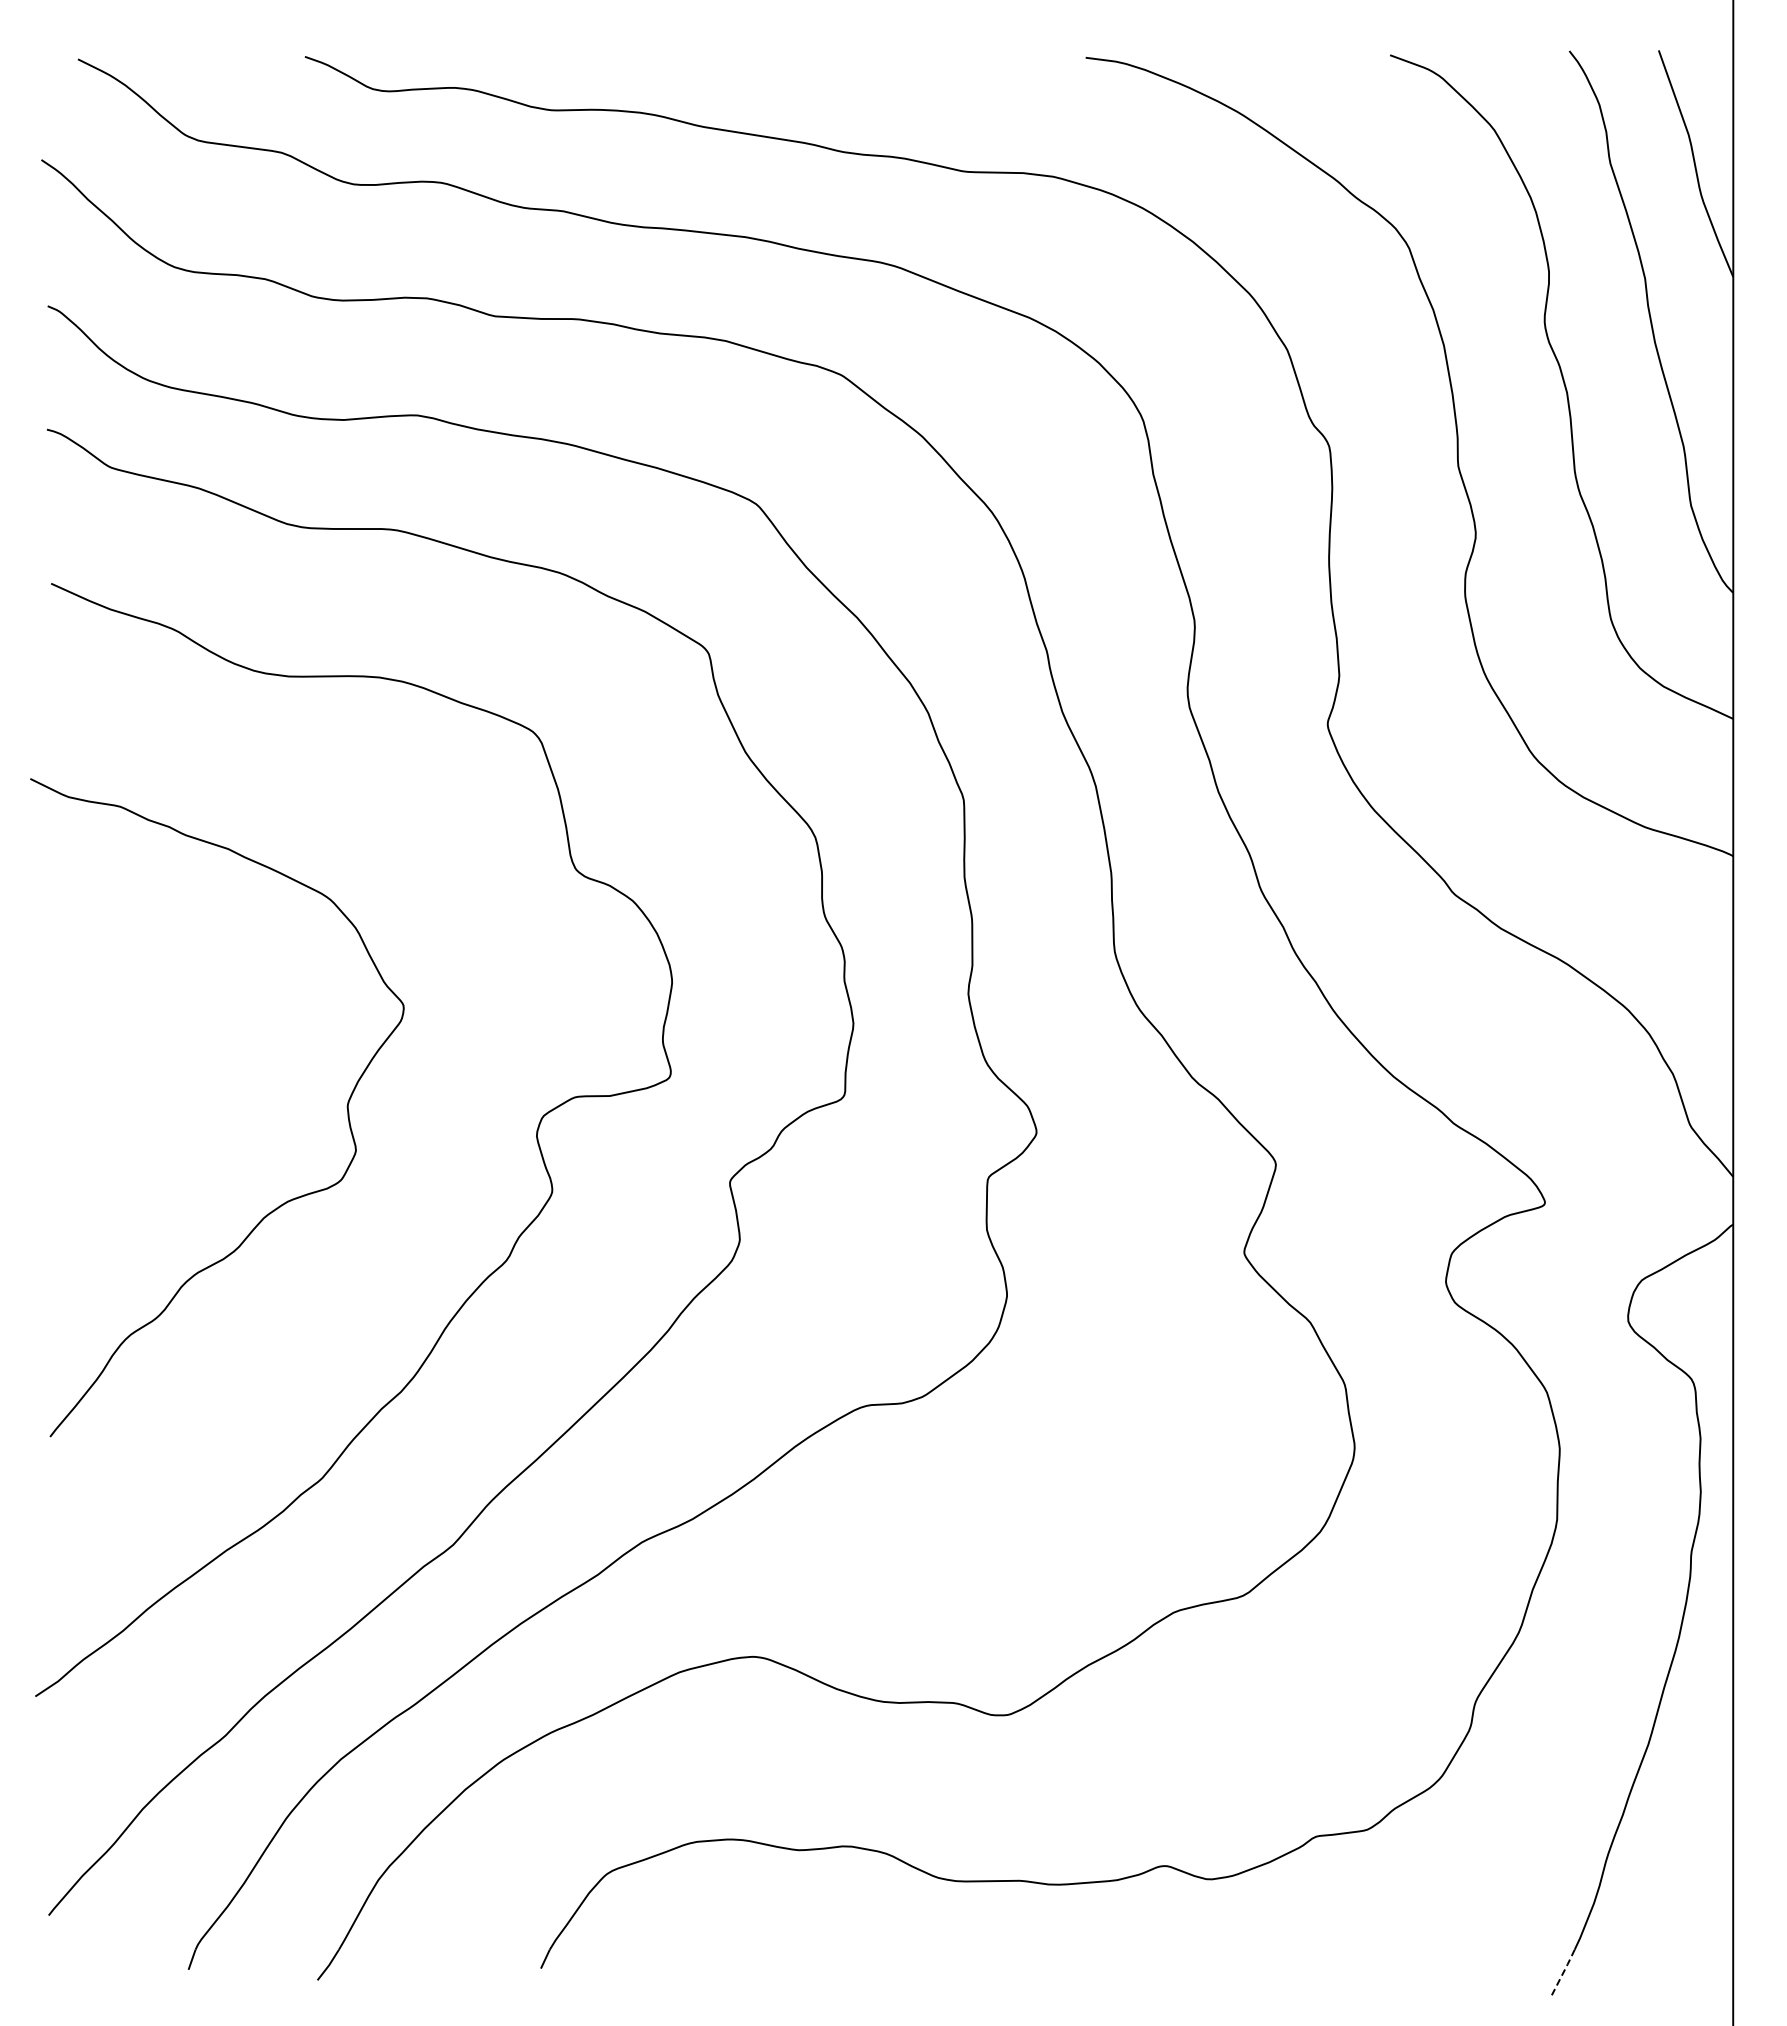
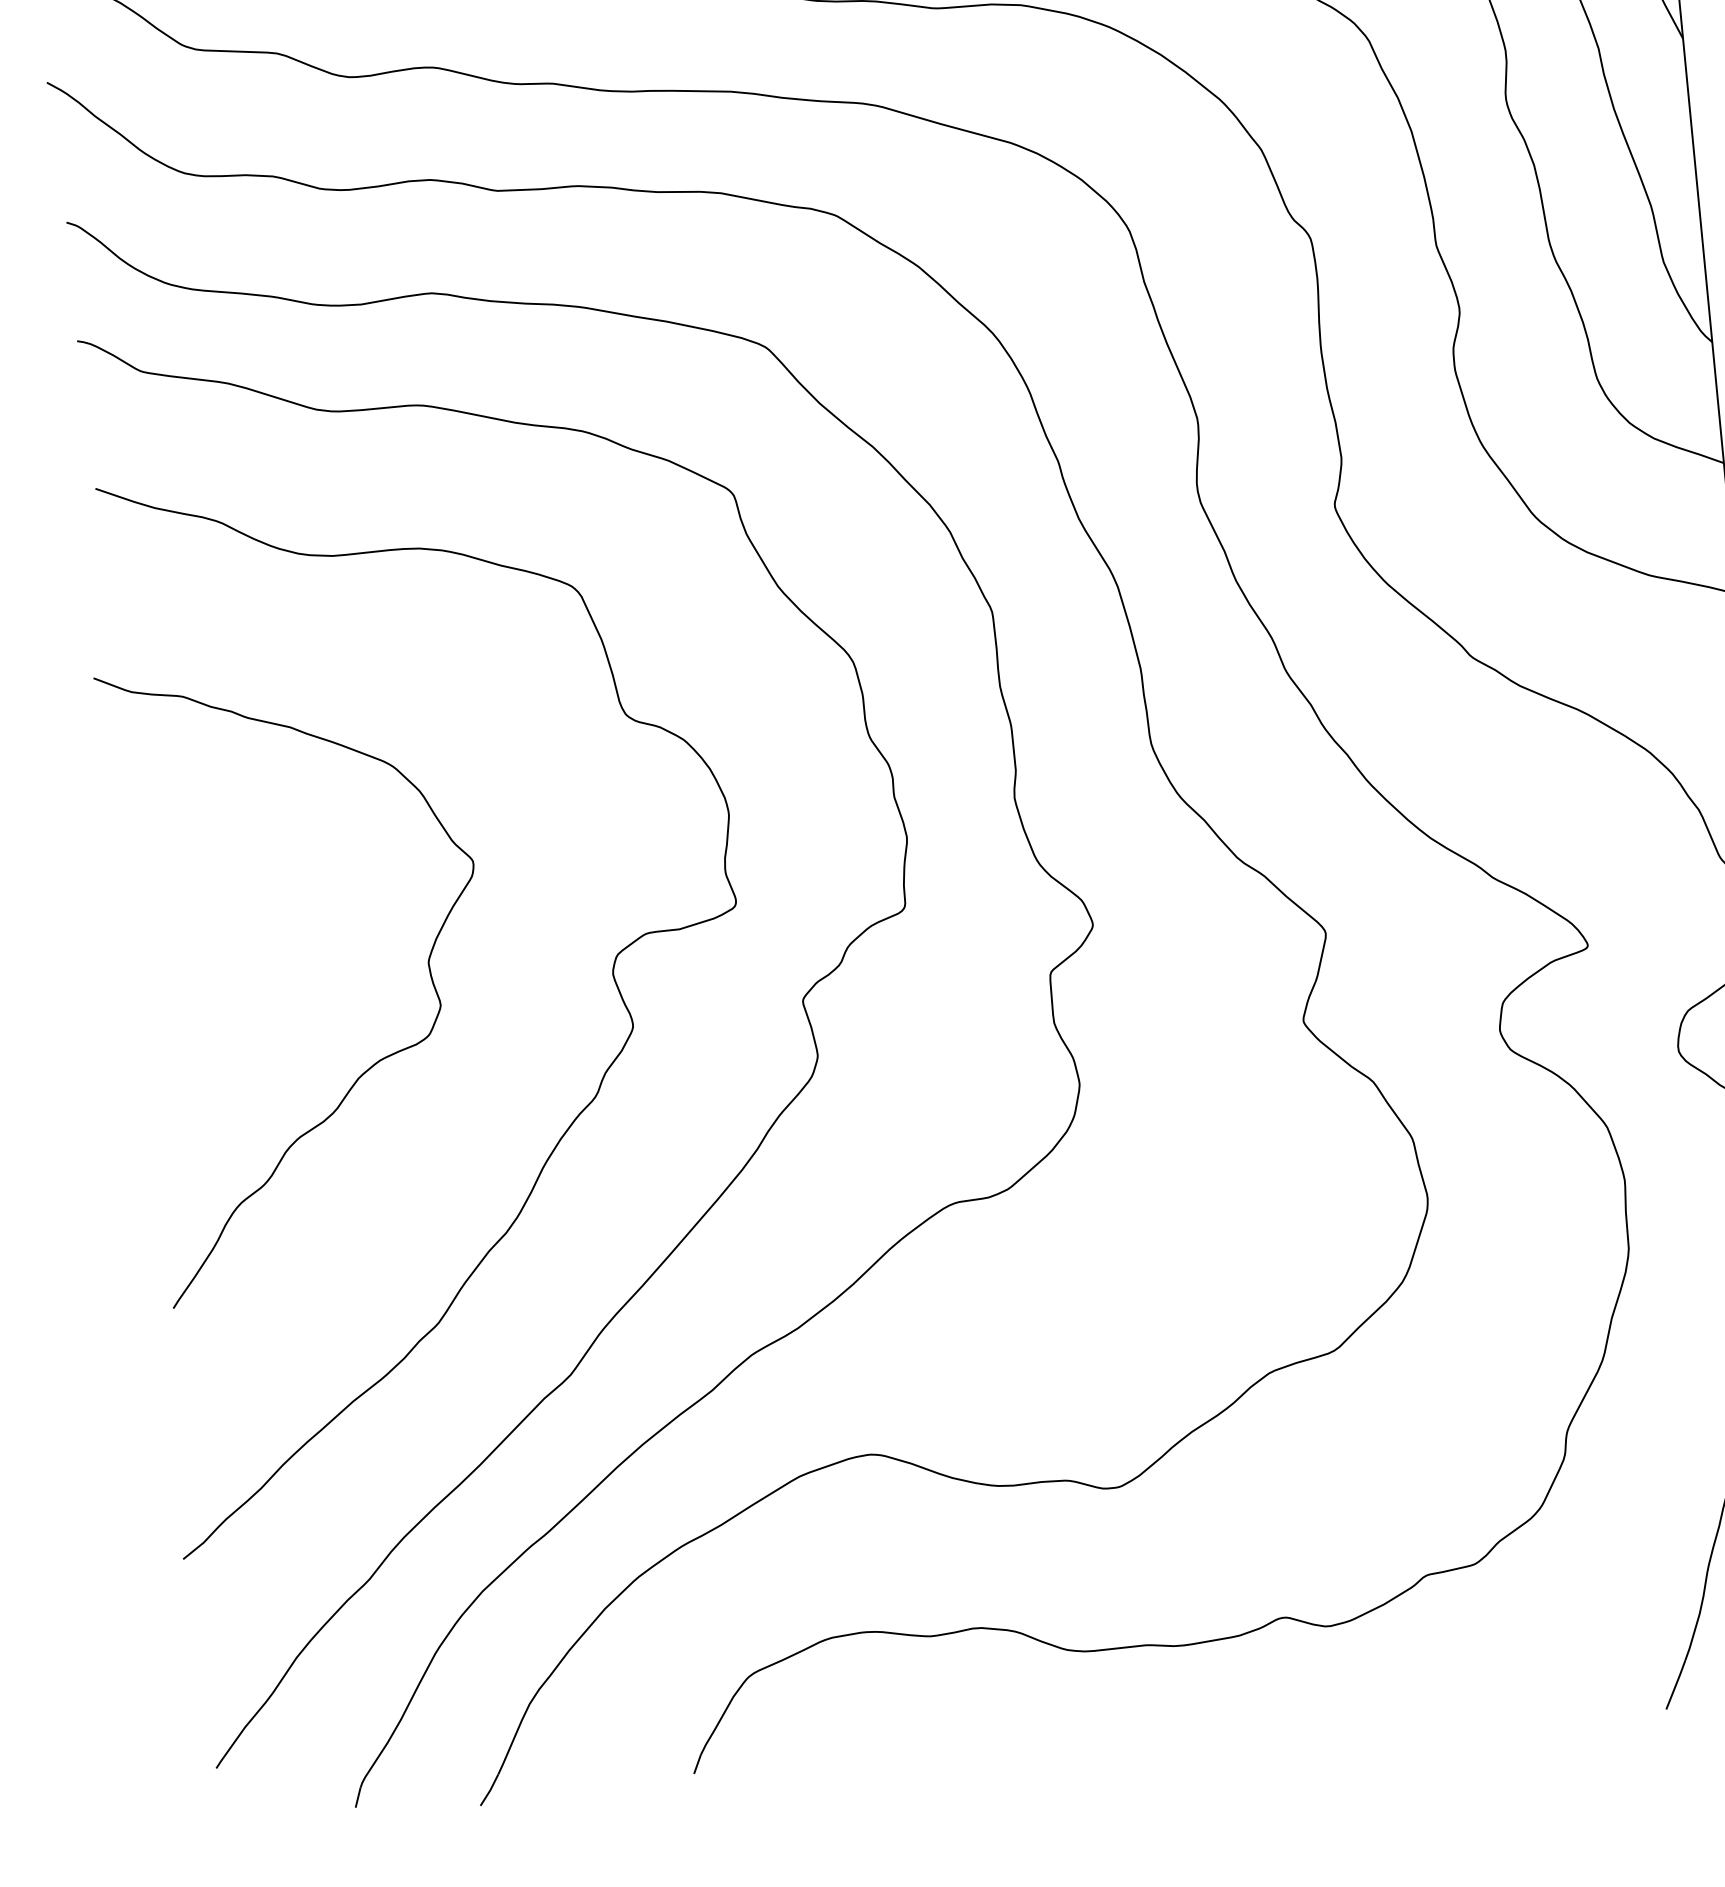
line: (1562, 1973) -> (1675, 1684), dashed -> solid

